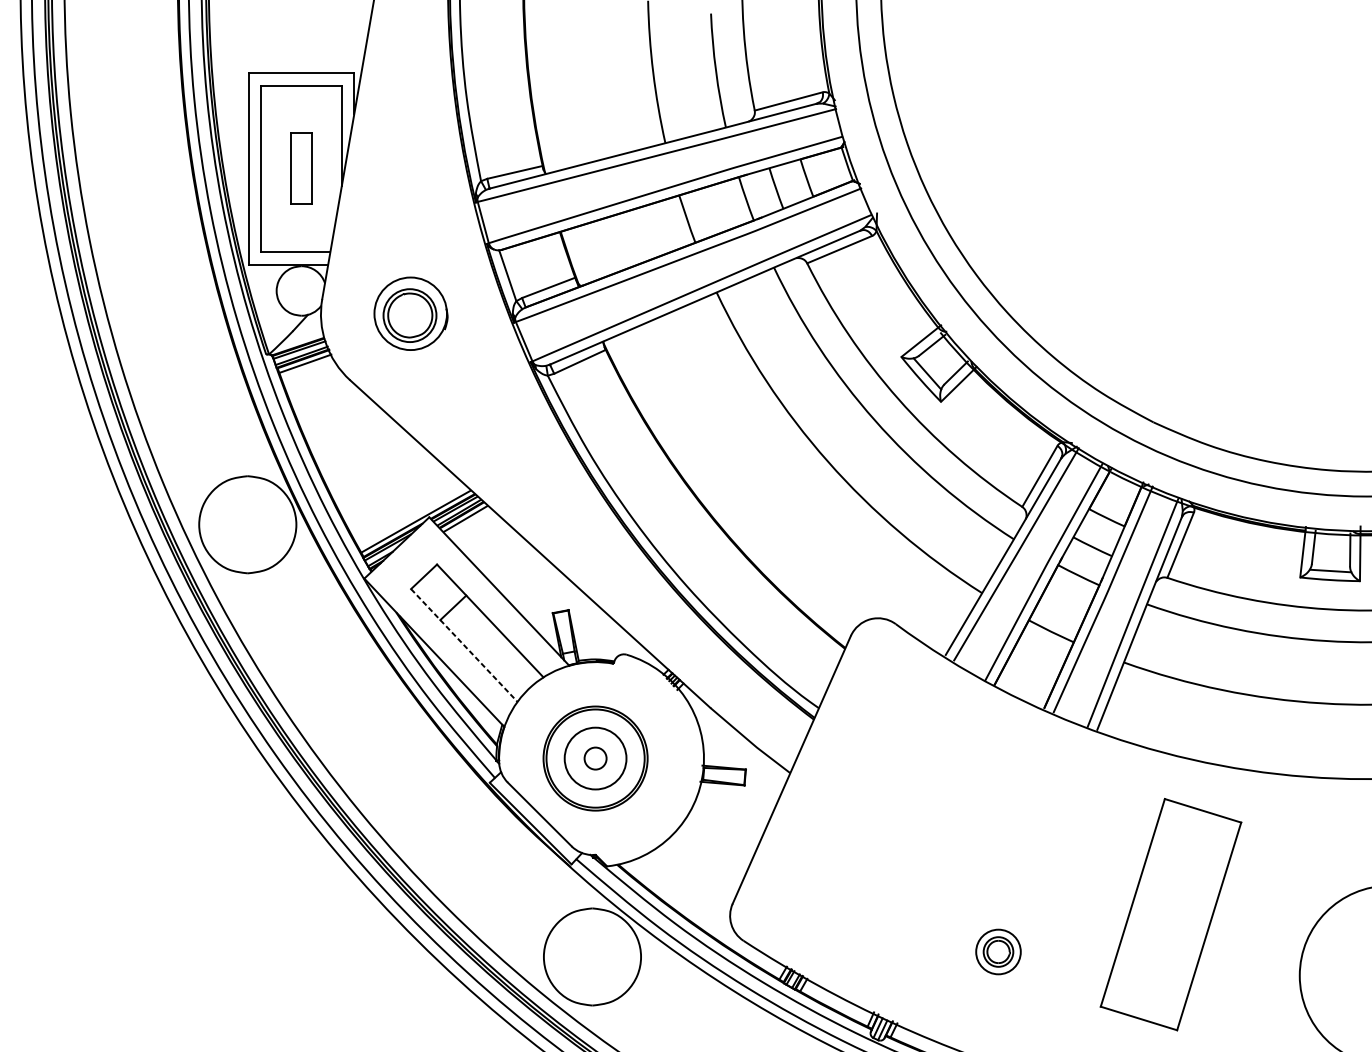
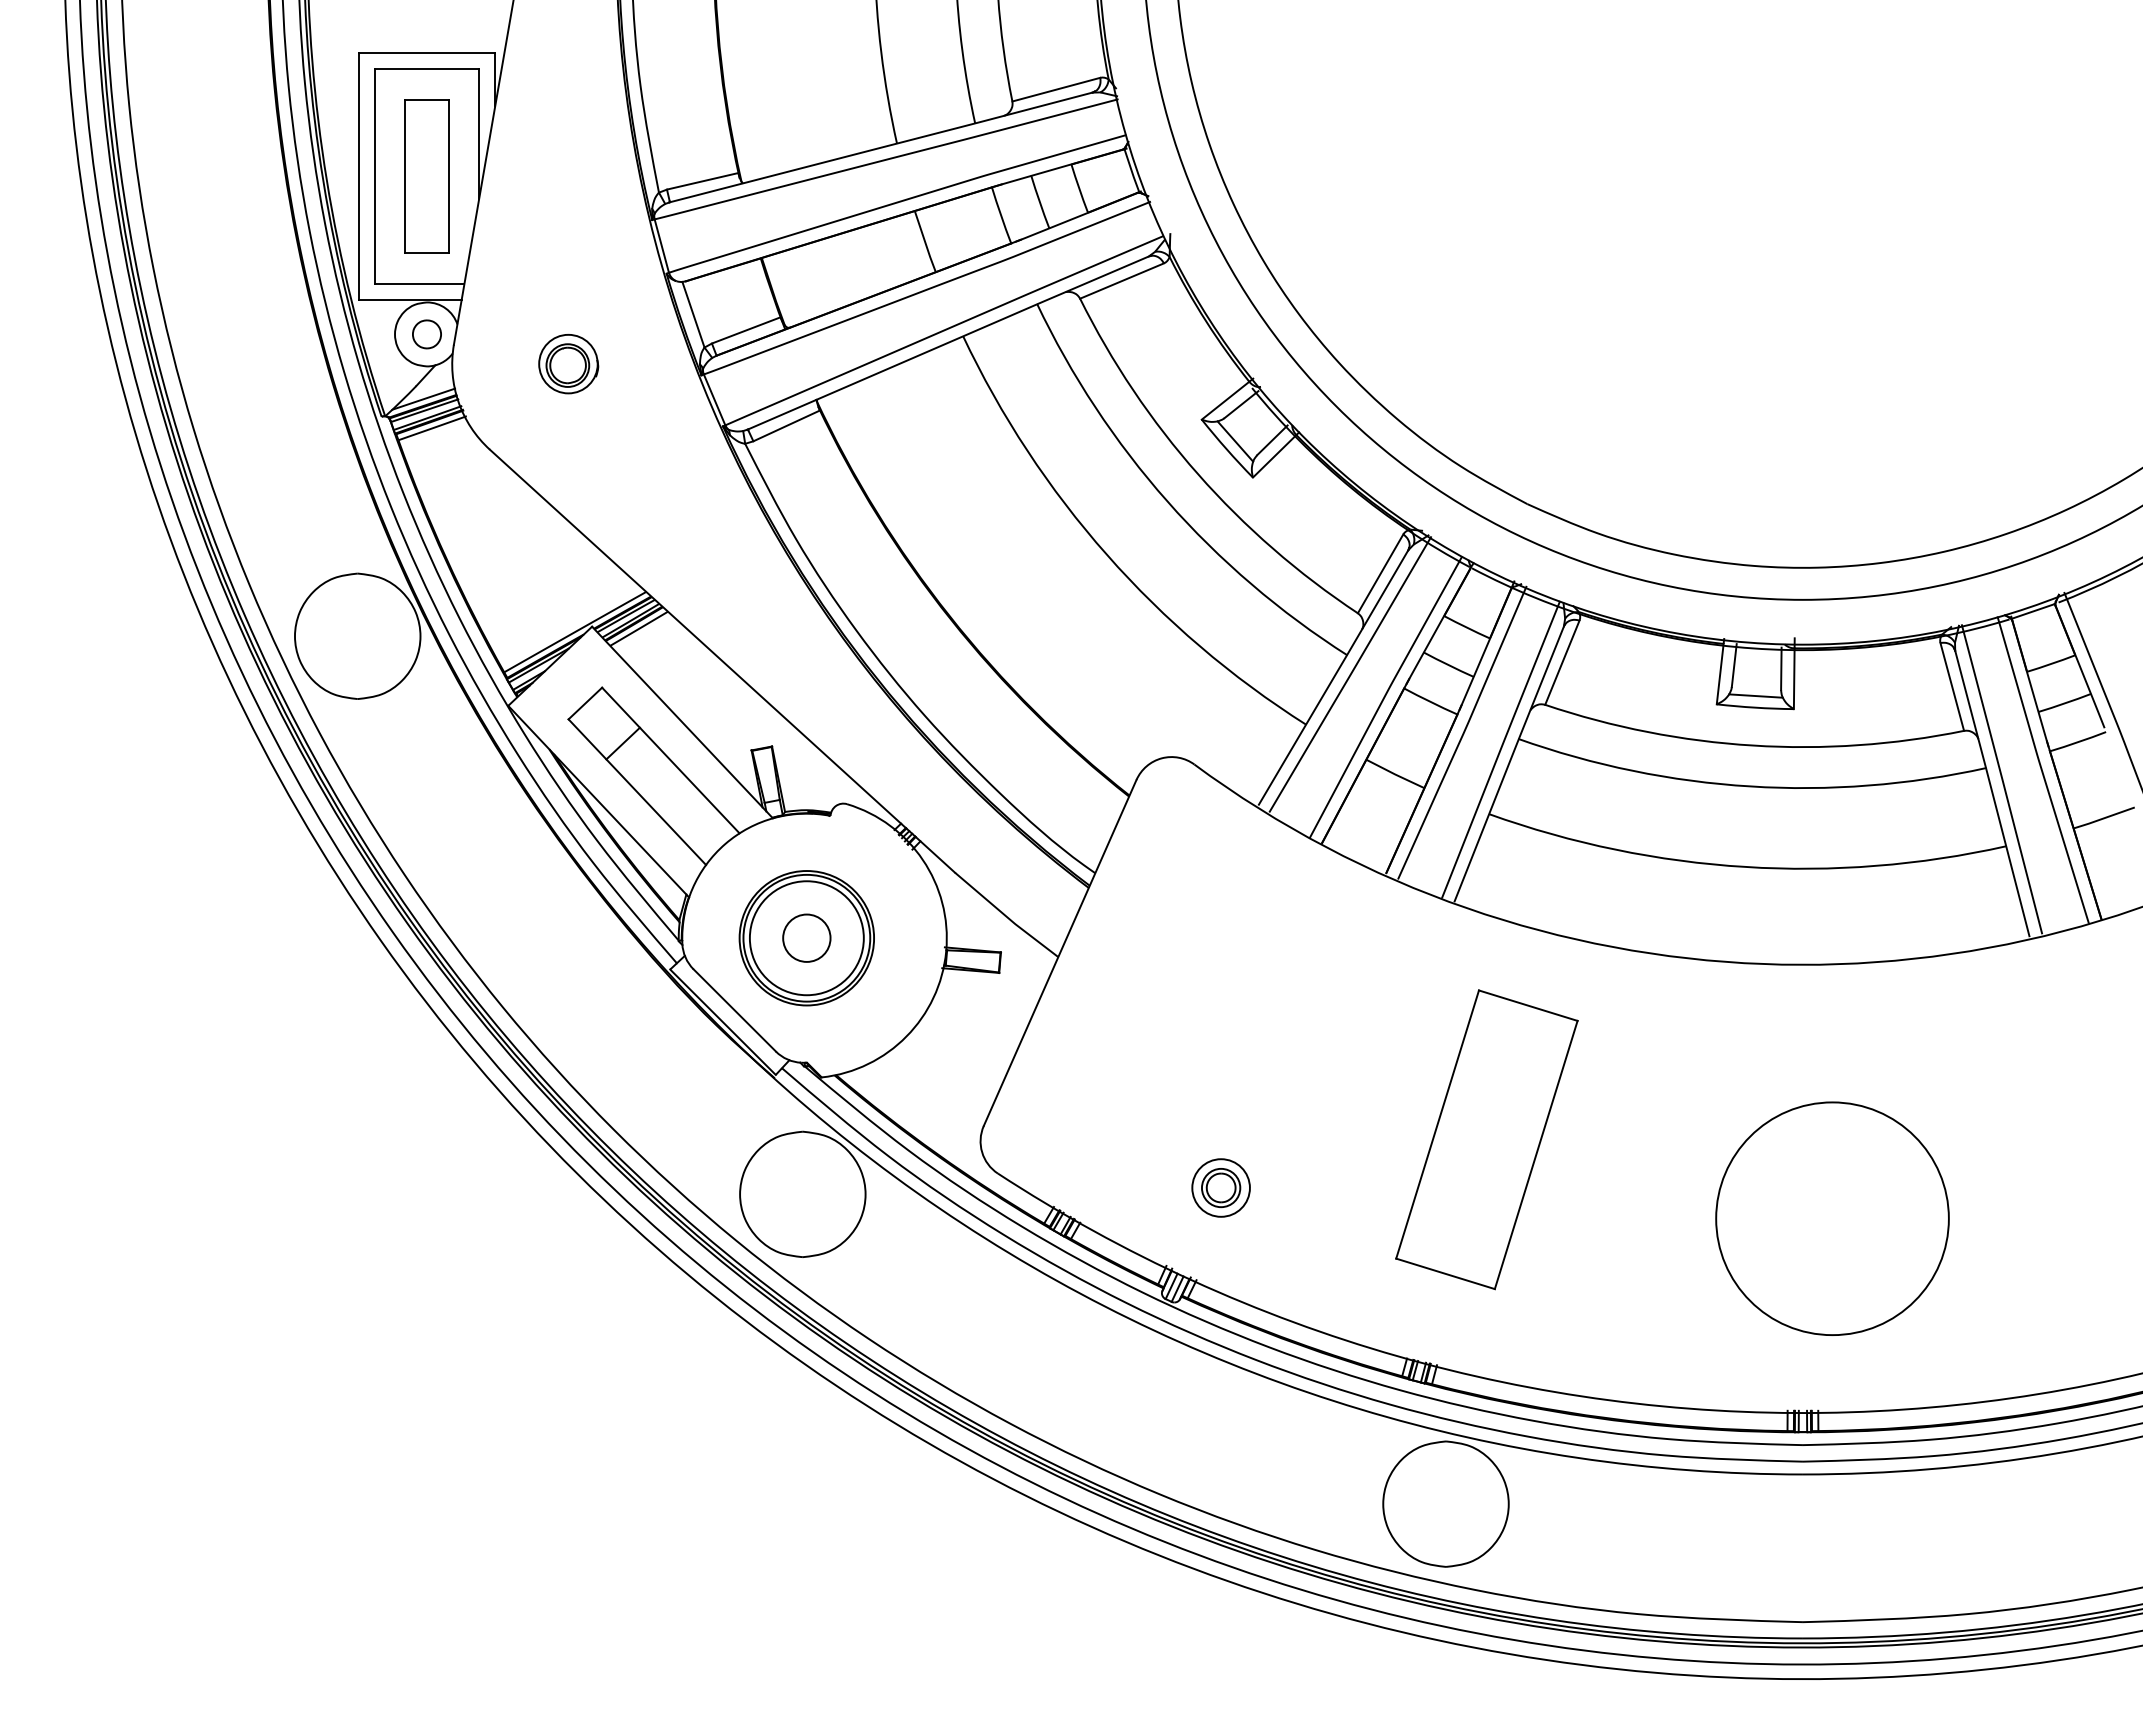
part: (301, 168) -> (426, 176), size x1.67
part: (301, 291) -> (426, 334), added
part: (411, 314) -> (568, 364), size x0.62
line: (298, 340) -> (423, 398), added
line: (464, 645) -> (637, 792), dashed -> solid
circle: (595, 758) -> (806, 937), size x1.67
circle: (595, 758) -> (806, 938), size x1.43
part: (1170, 914) -> (1486, 1139), moved
part: (998, 951) -> (1220, 1187), moved

